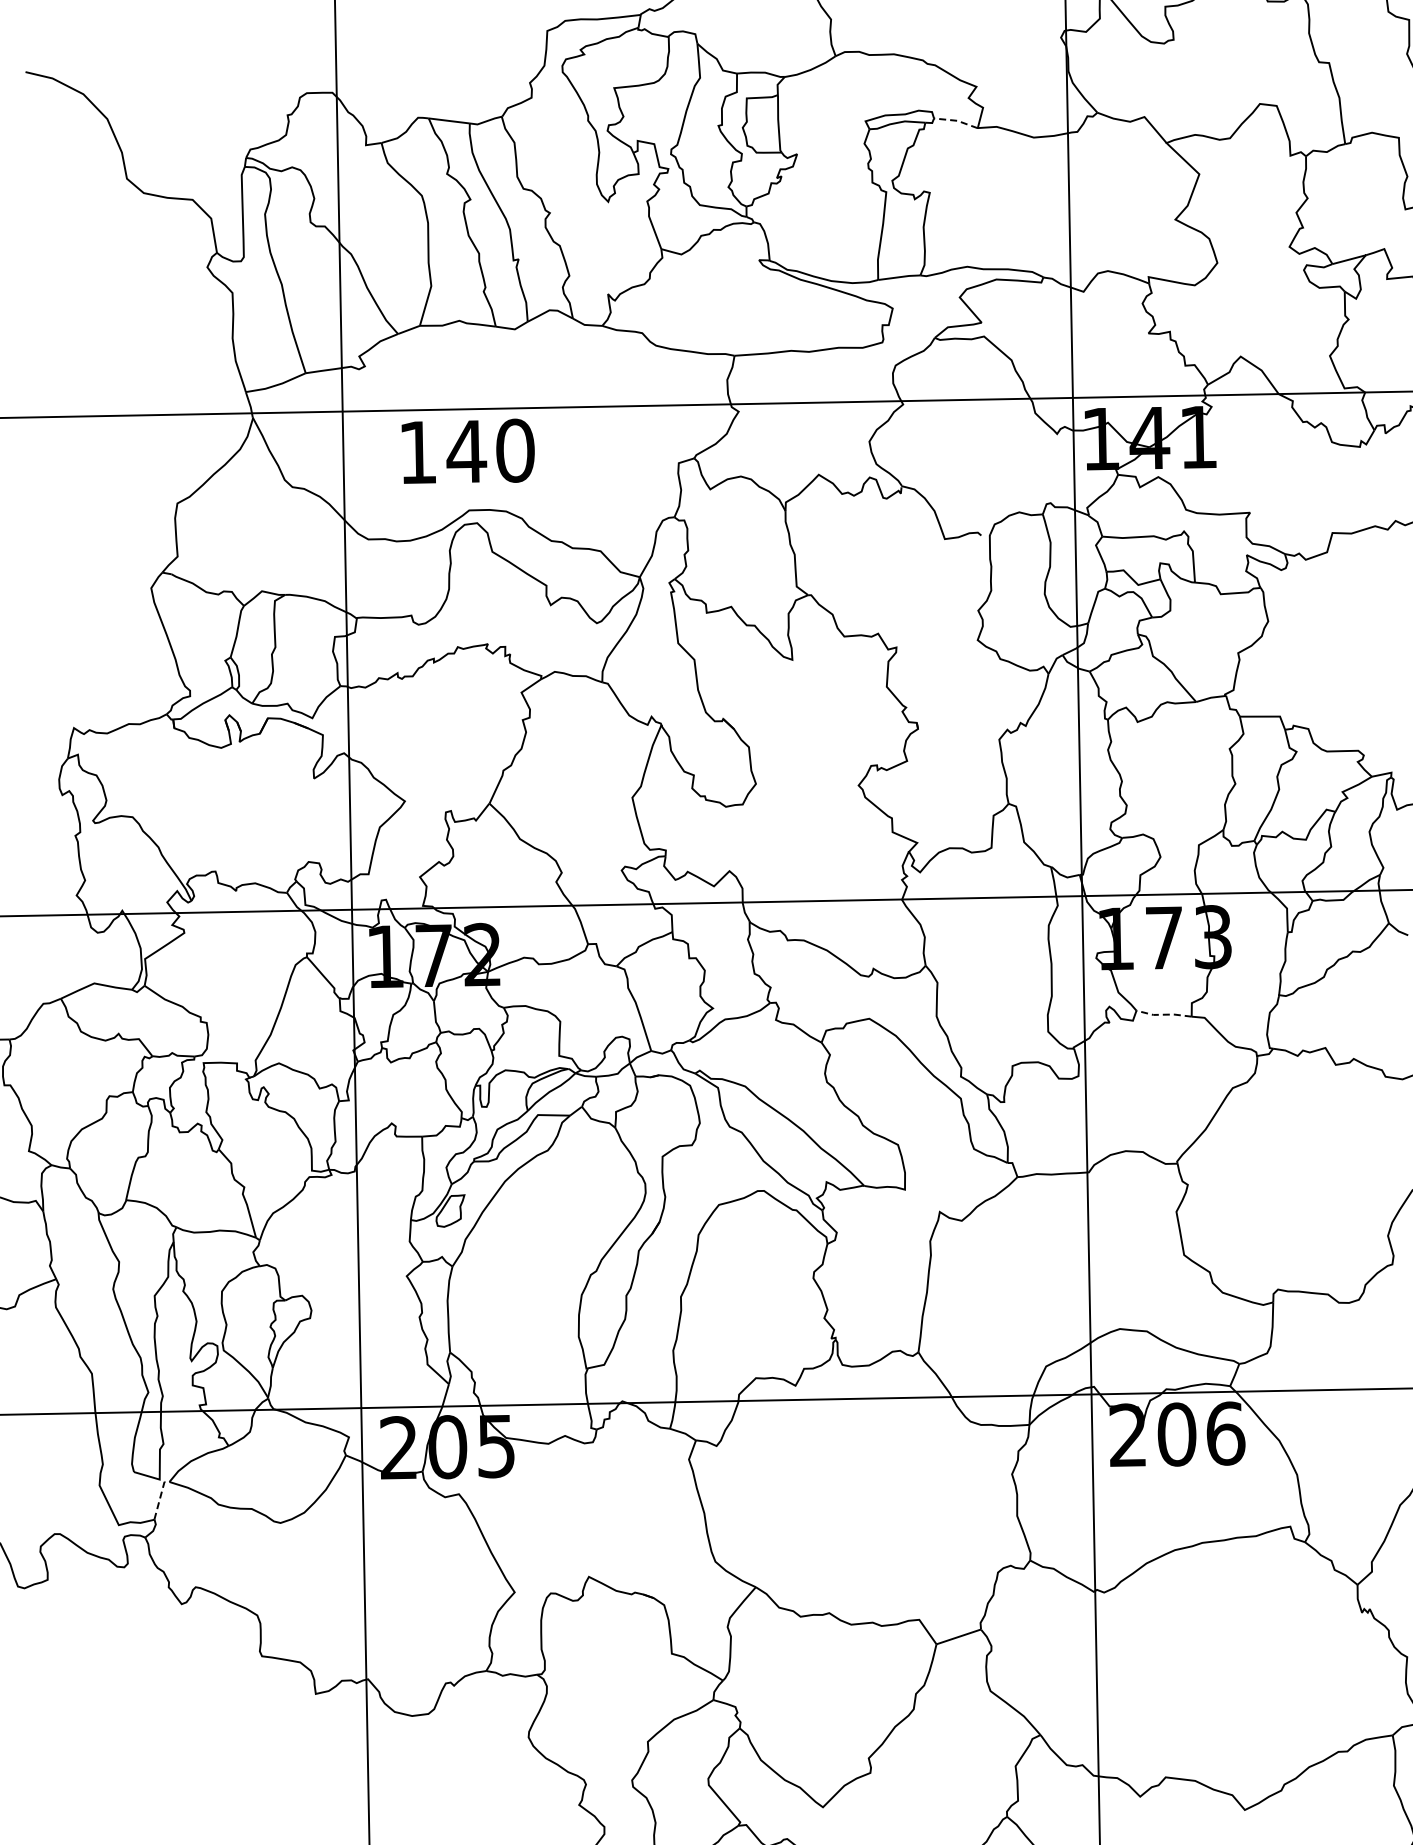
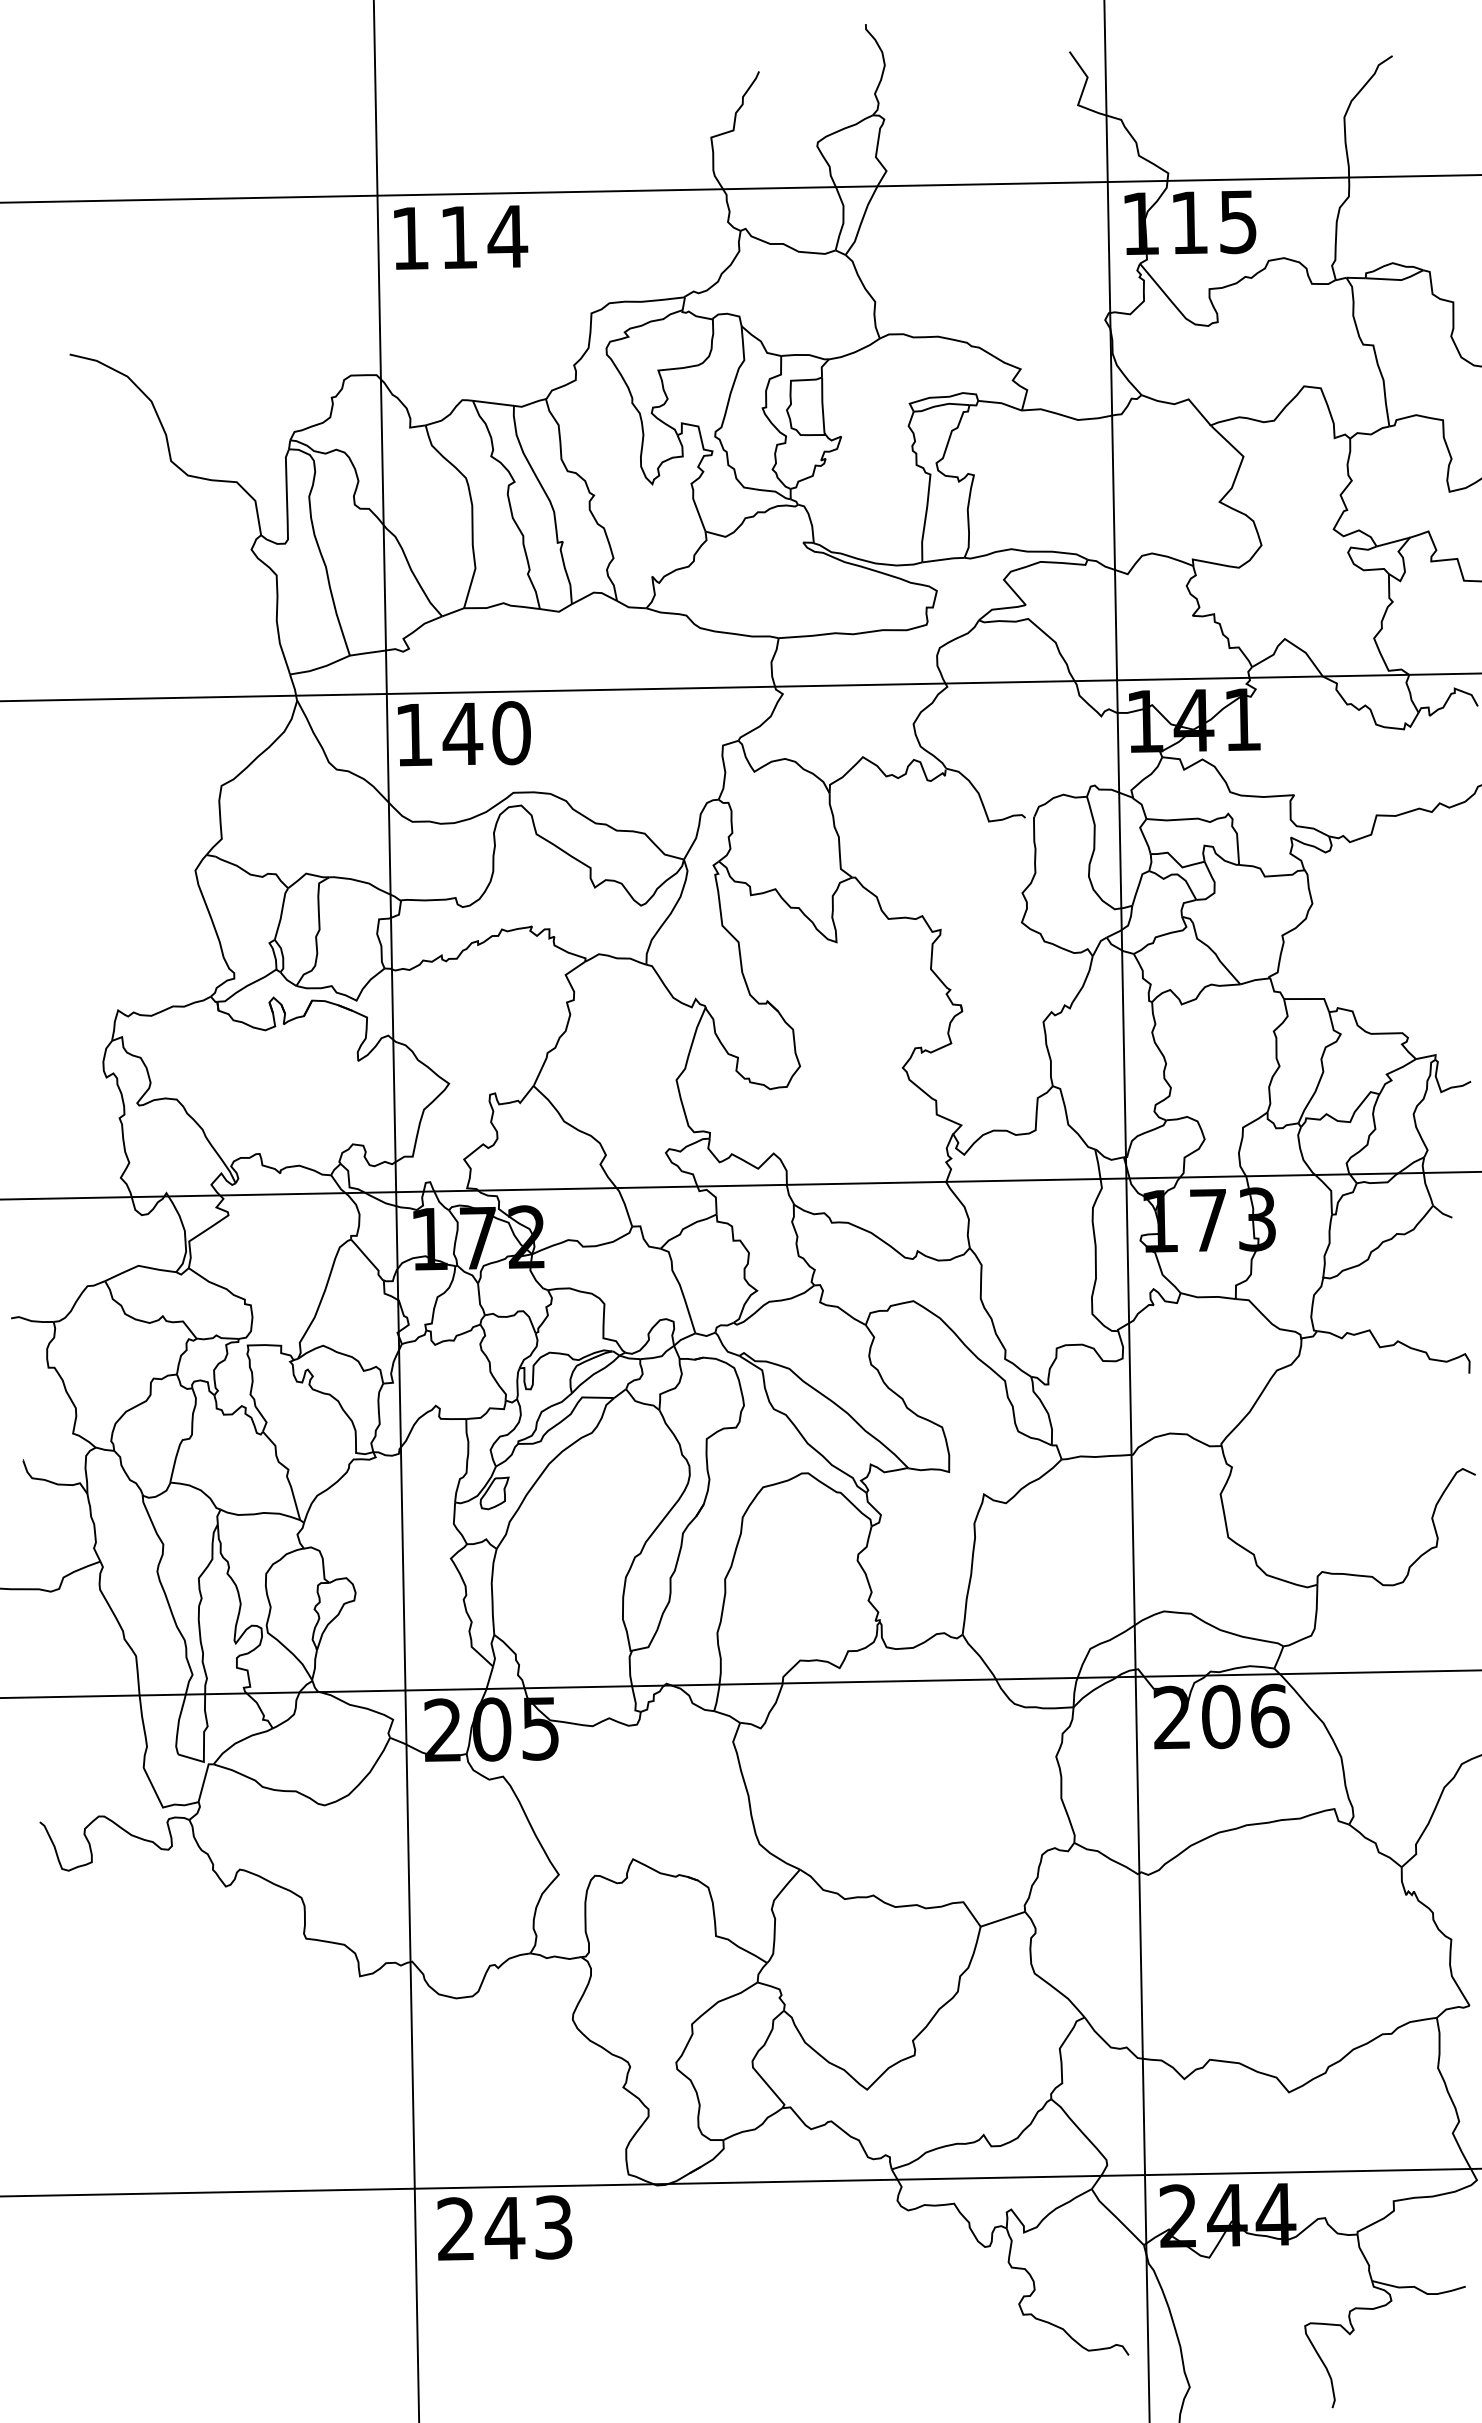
line: (957, 121) -> (1001, 403), dashed -> solid
text: (467, 451) -> (463, 733), moved
line: (1163, 1015) -> (1207, 1297), dashed -> solid
line: (160, 1498) -> (204, 1780), dashed -> solid

